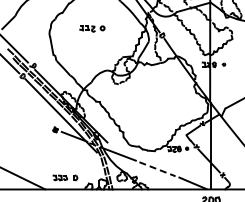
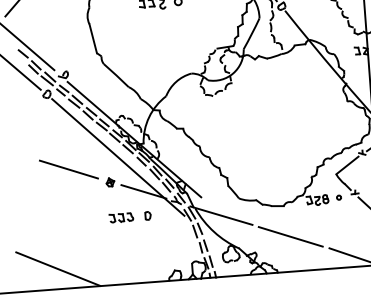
line: (31, 120) -> (67, 169), added
line: (157, 169) -> (290, 237), dashed -> solid
part: (65, 177) -> (130, 216), moved

